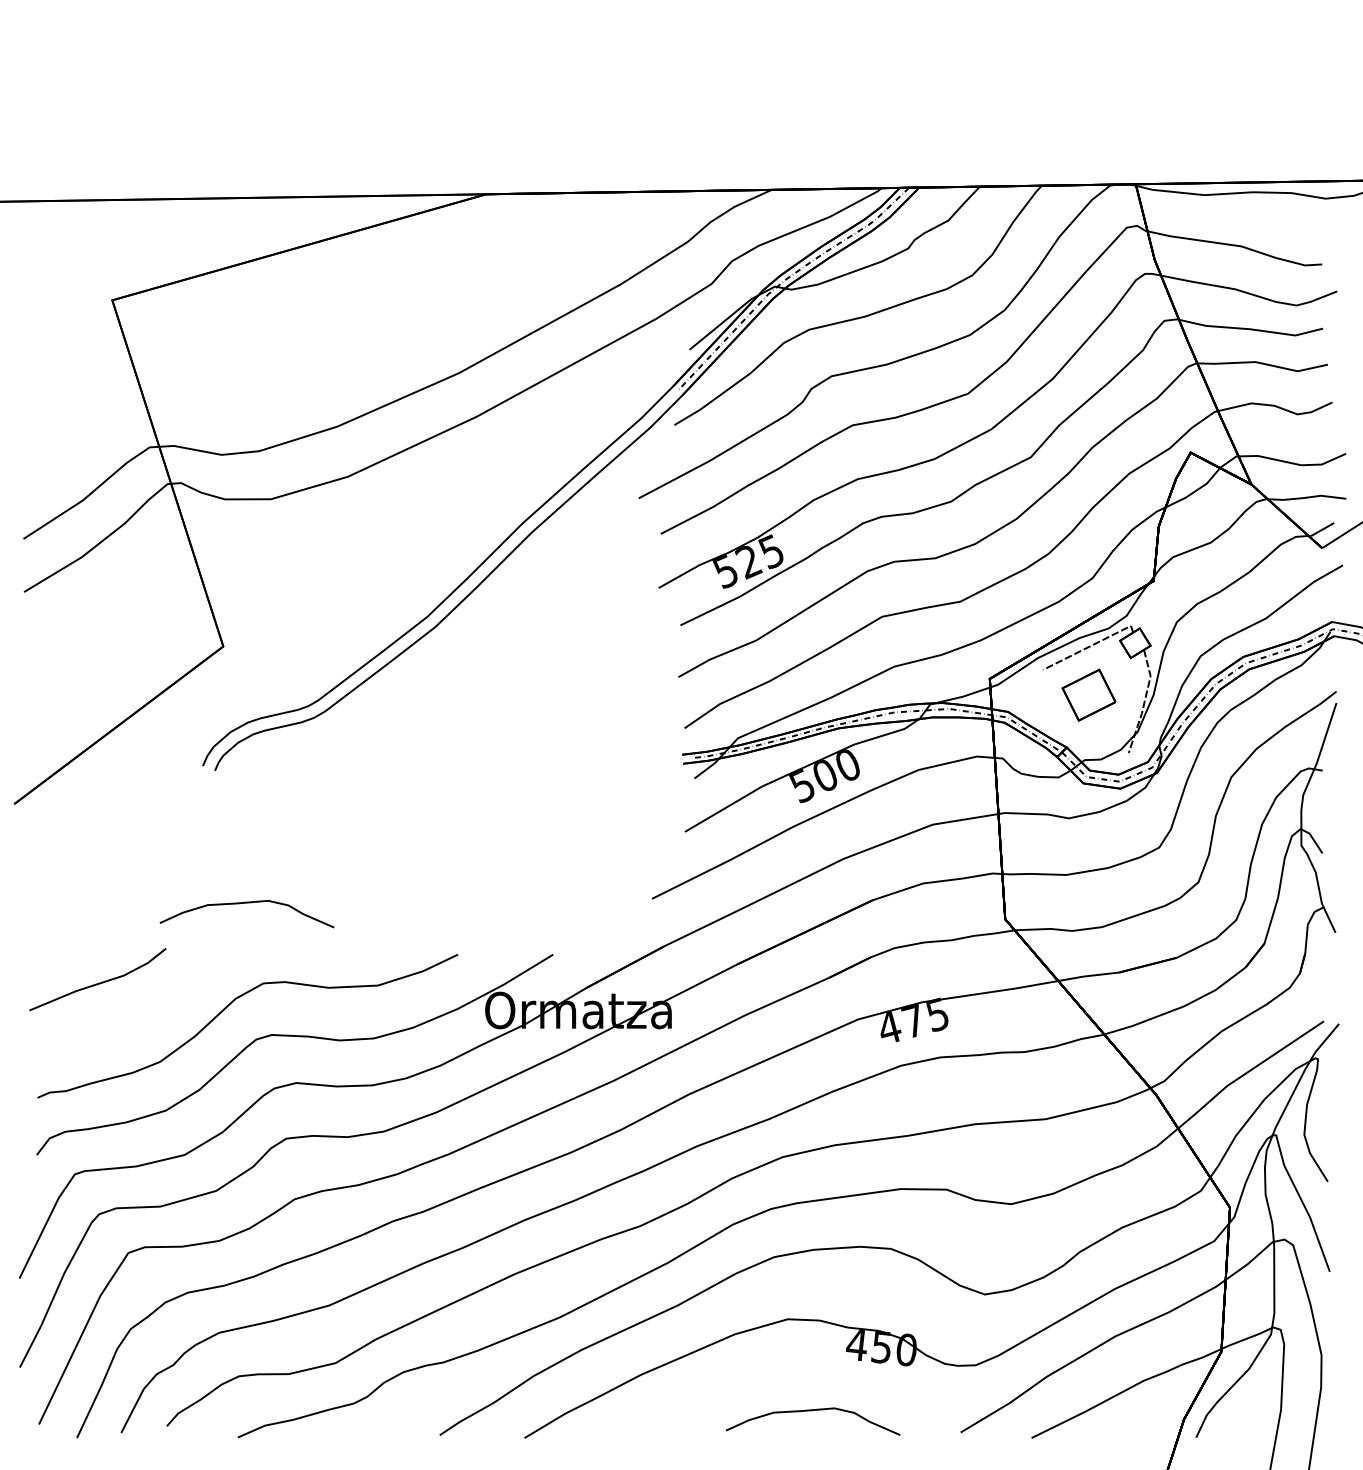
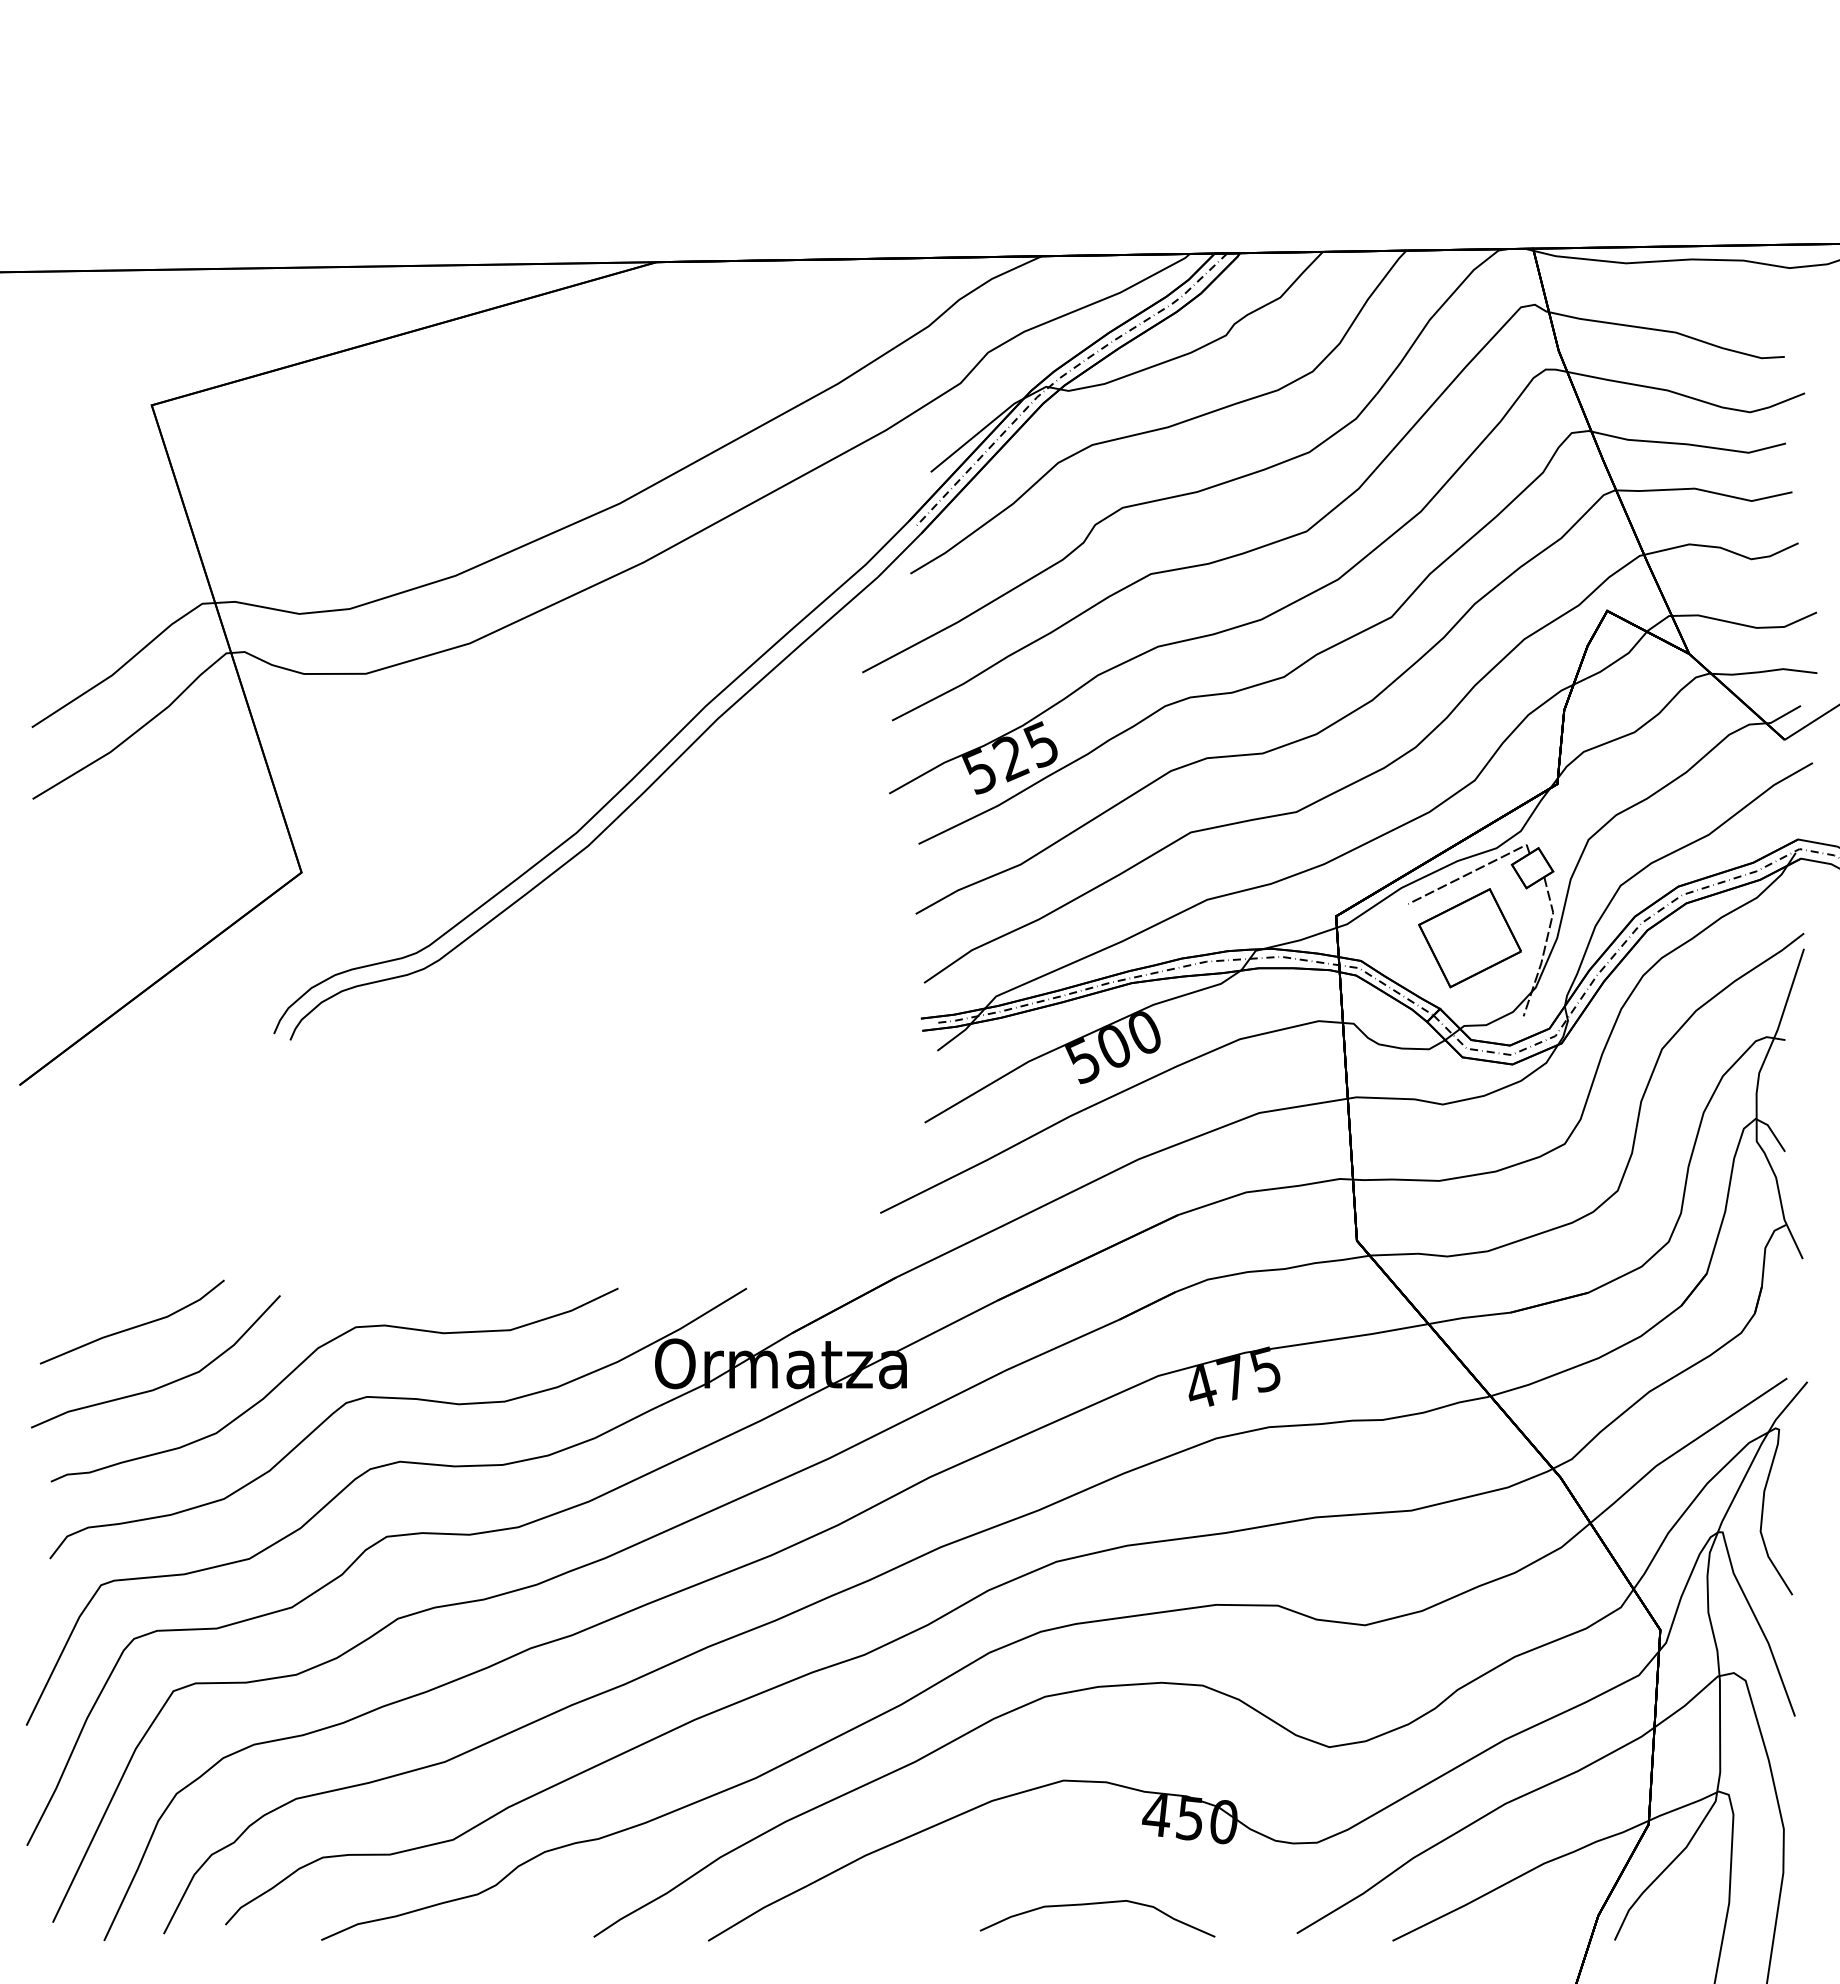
part: (1088, 695) -> (1469, 938), size x1.43
curve: (246, 903) -> (333, 1219), removed
curve: (123, 1025) -> (166, 1383), added

